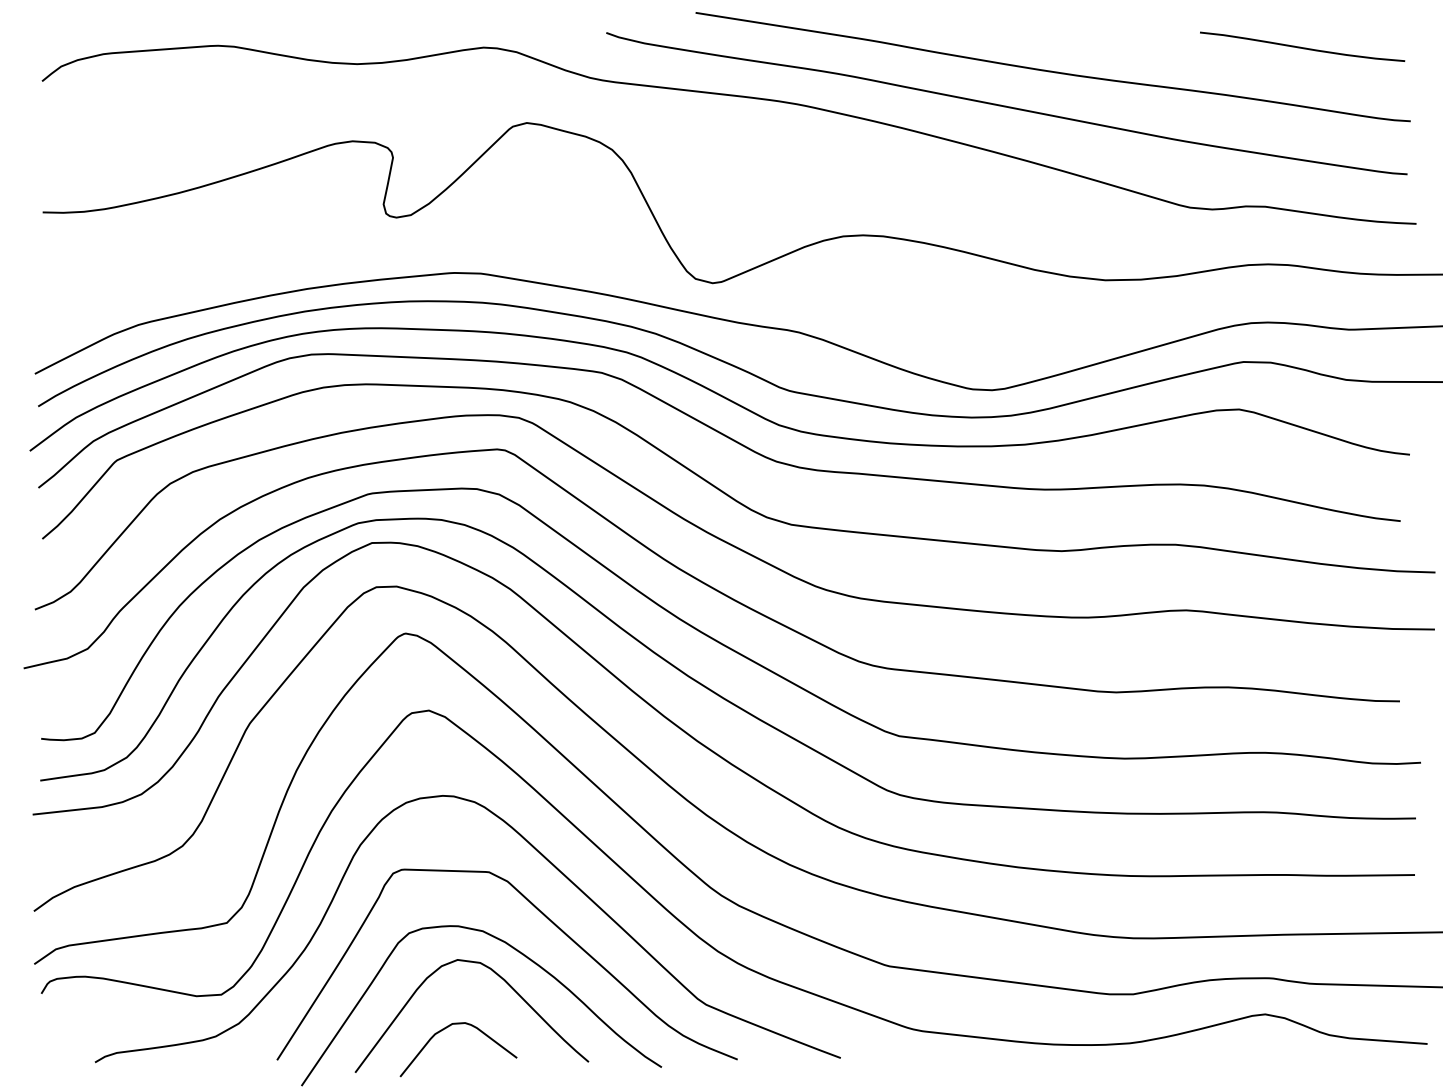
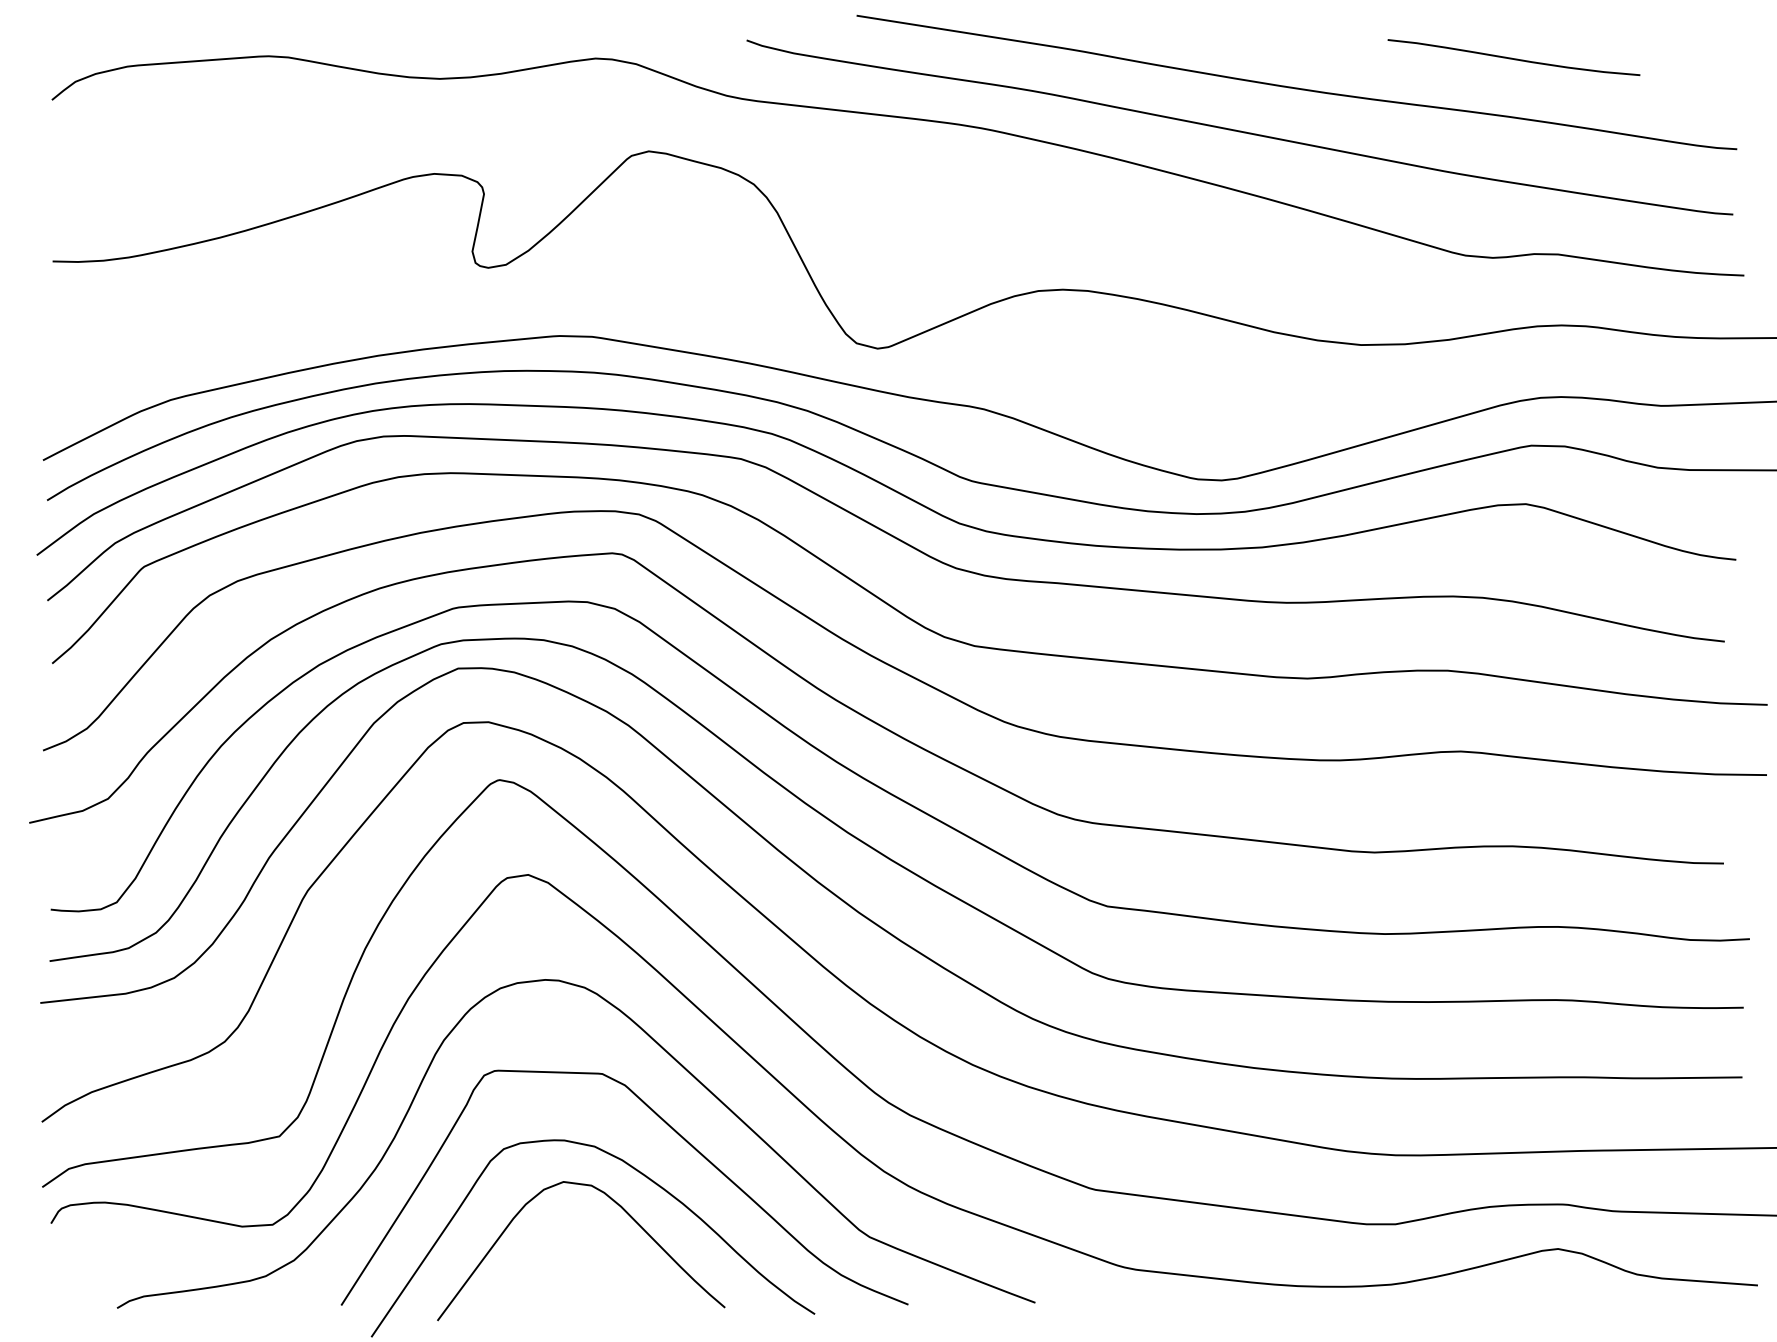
curve: (1302, 47) -> (1513, 58), moved
curve: (447, 1027) -> (551, 1265), removed

